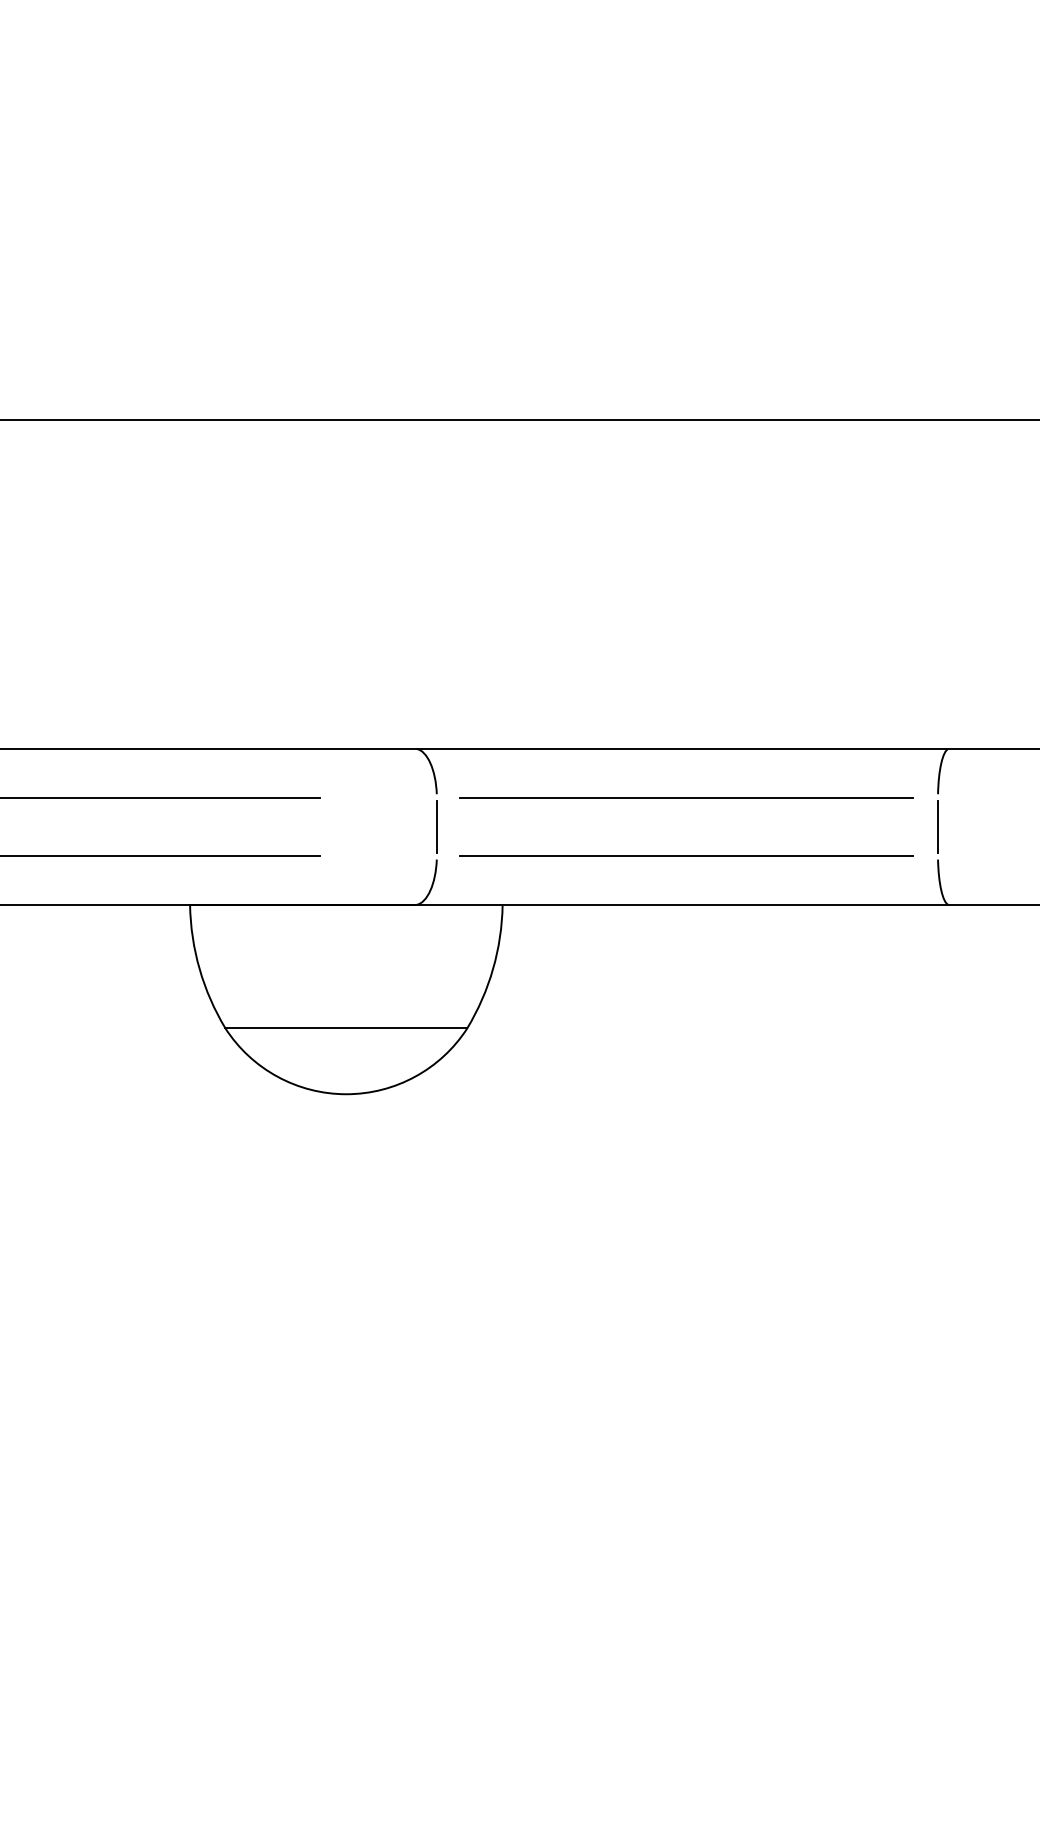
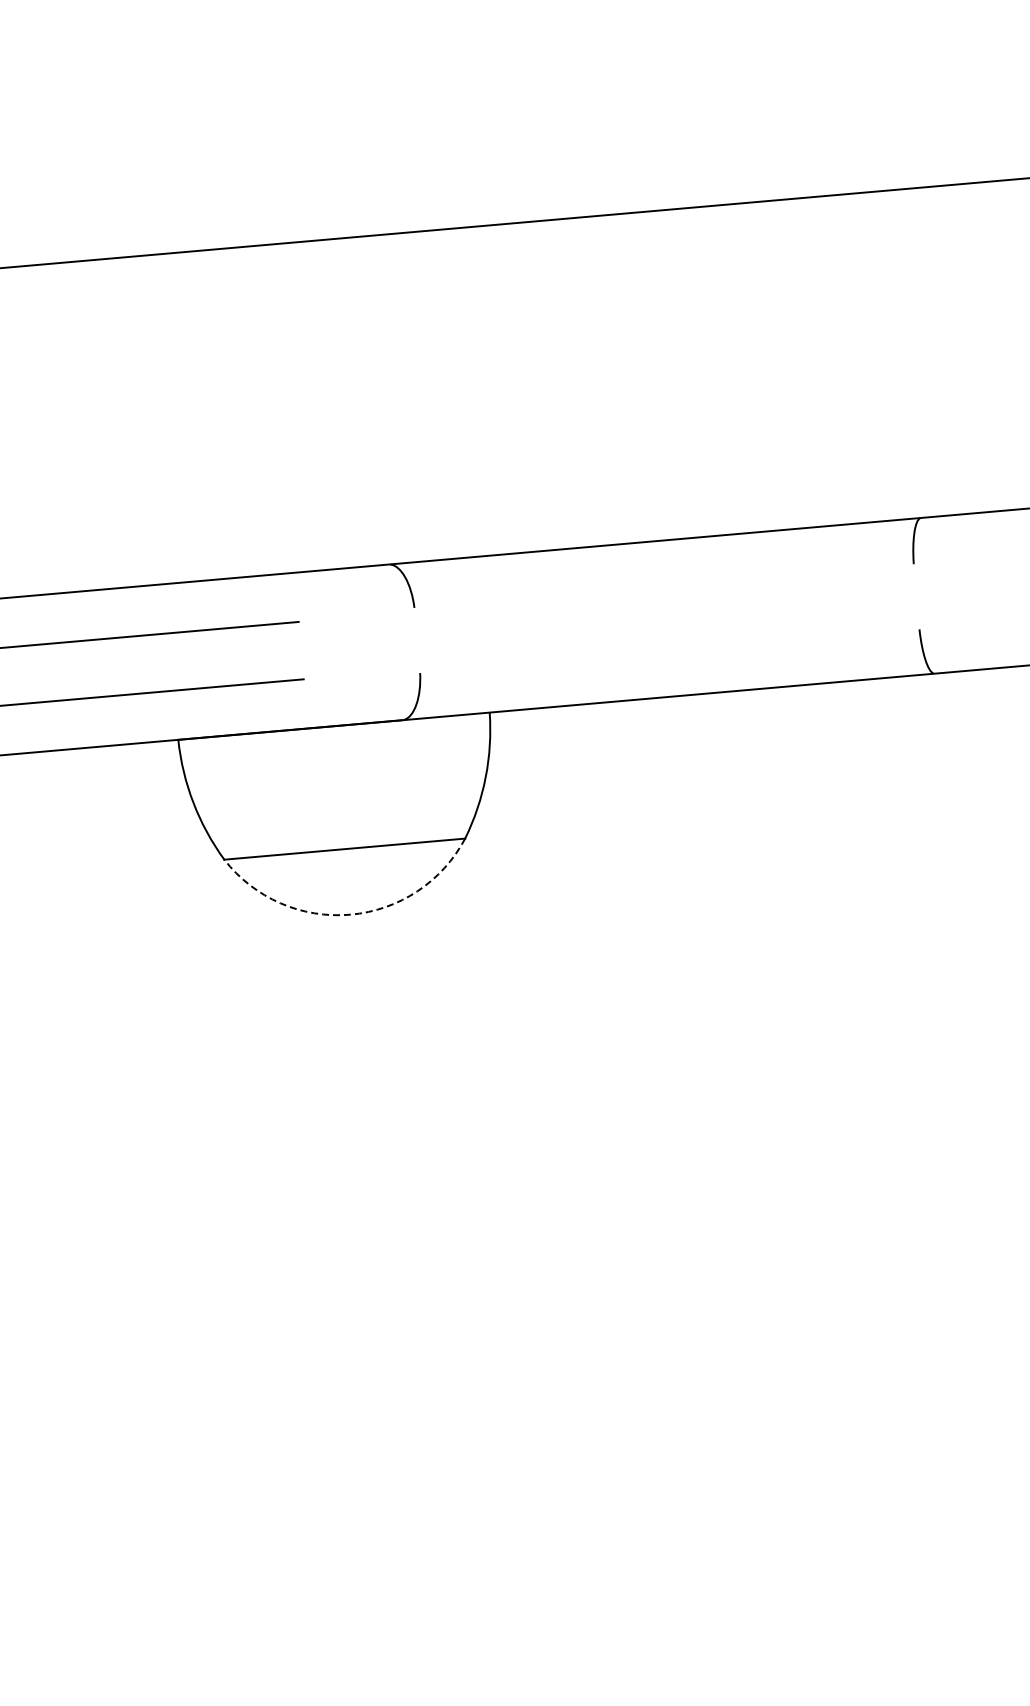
line: (686, 798) -> (663, 590), removed
line: (436, 826) -> (416, 640), removed
line: (937, 826) -> (916, 596), removed
line: (686, 855) -> (668, 647), removed
arc: (346, 1094) -> (350, 914), solid -> dashed

